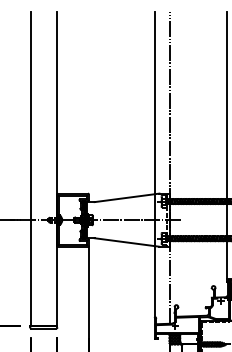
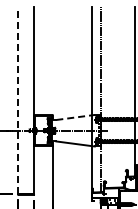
line: (30, 167) -> (18, 99), solid -> dashed
line: (128, 197) -> (76, 117), solid -> dashed

